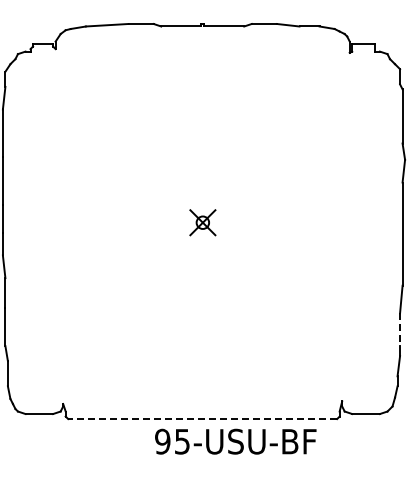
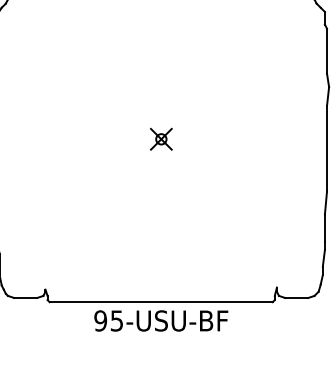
line: (400, 330) -> (325, 228), dashed -> solid
line: (202, 419) -> (161, 302), dashed -> solid
text: (235, 441) -> (161, 320), moved

